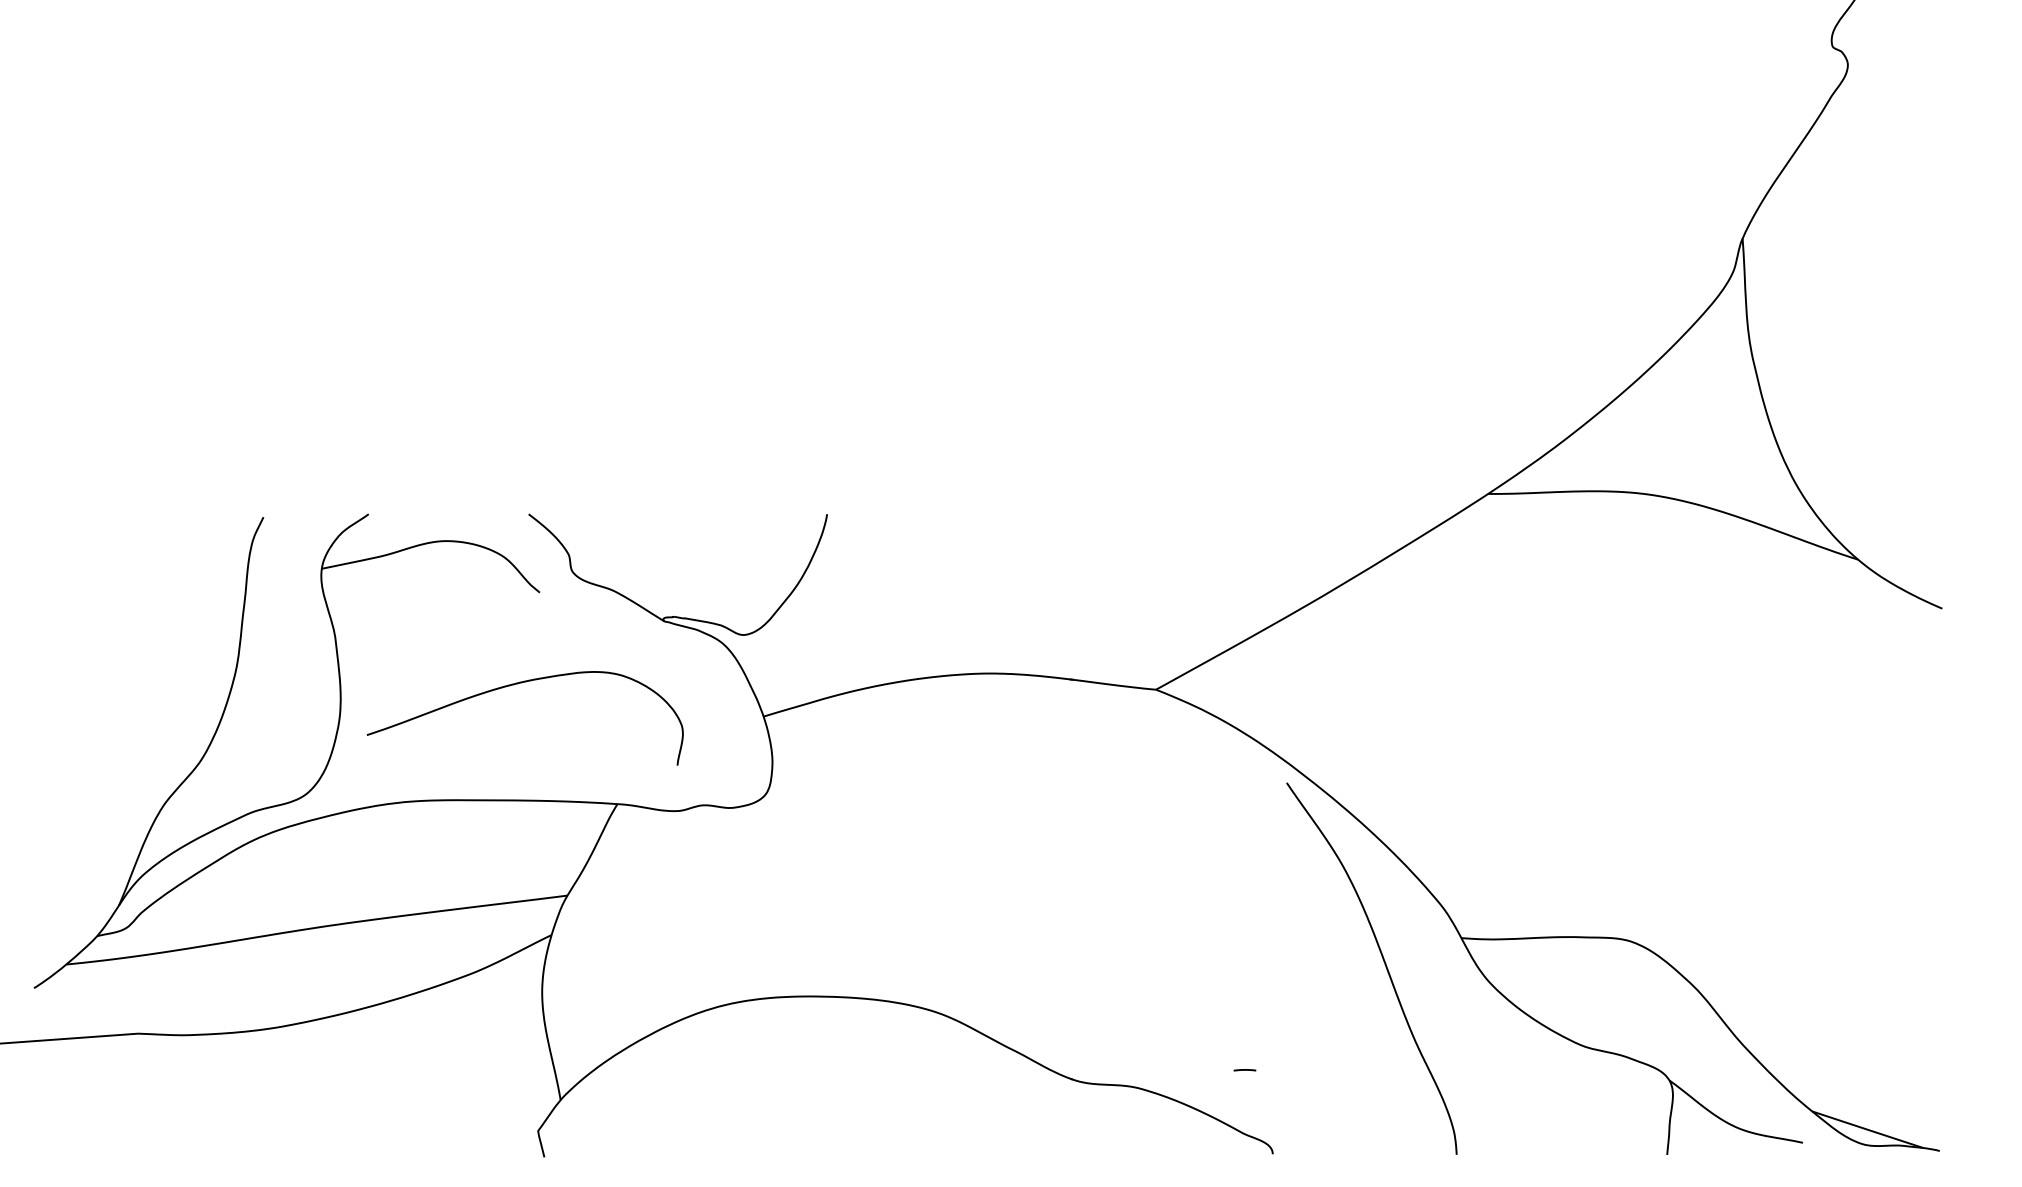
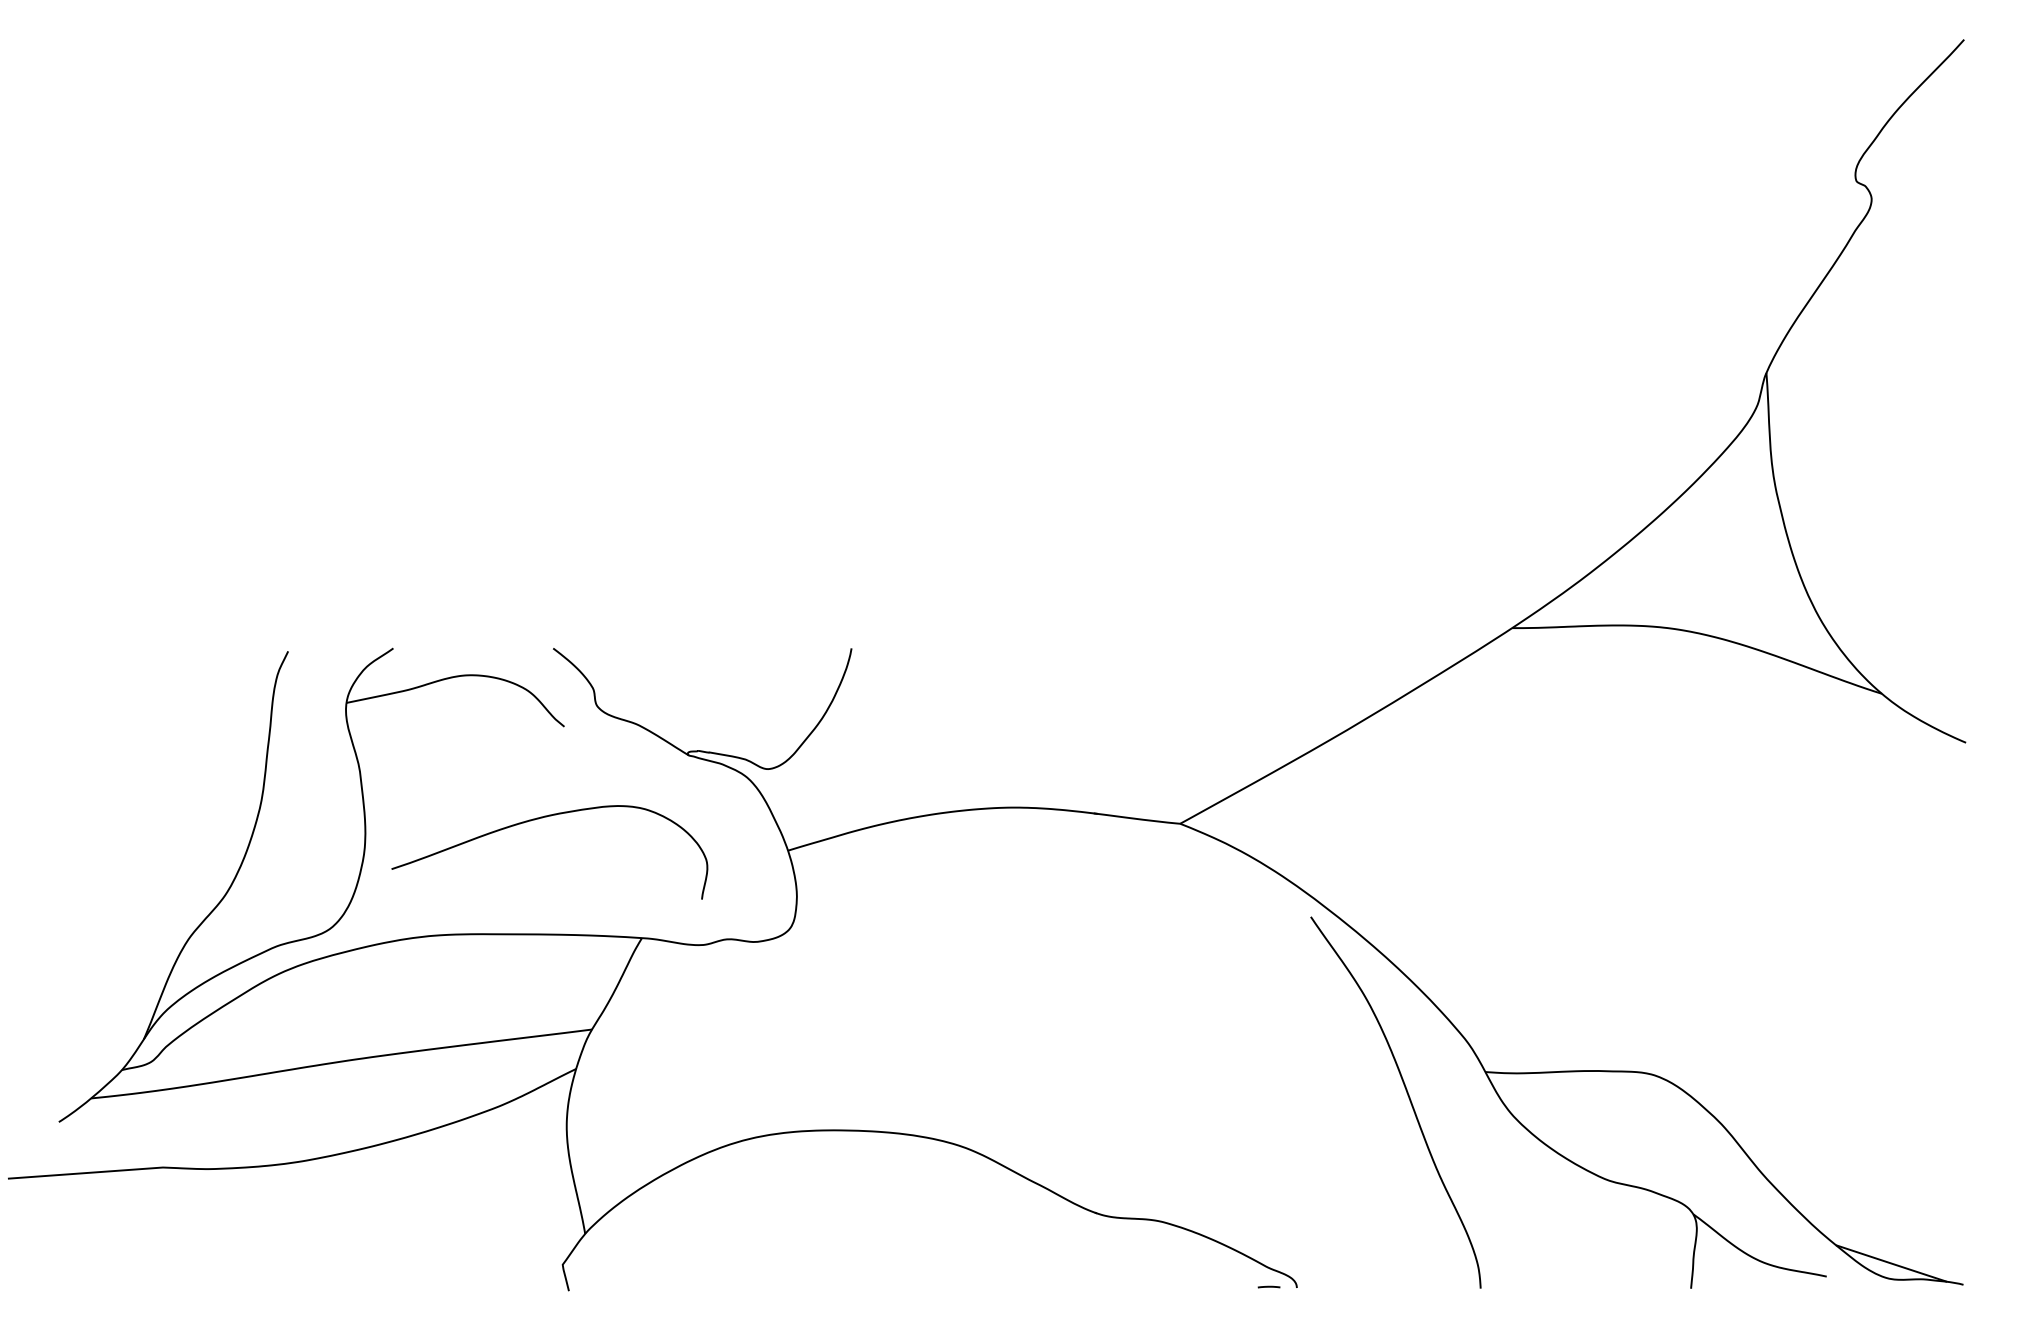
line: (1244, 1069) -> (1268, 1286), moved

